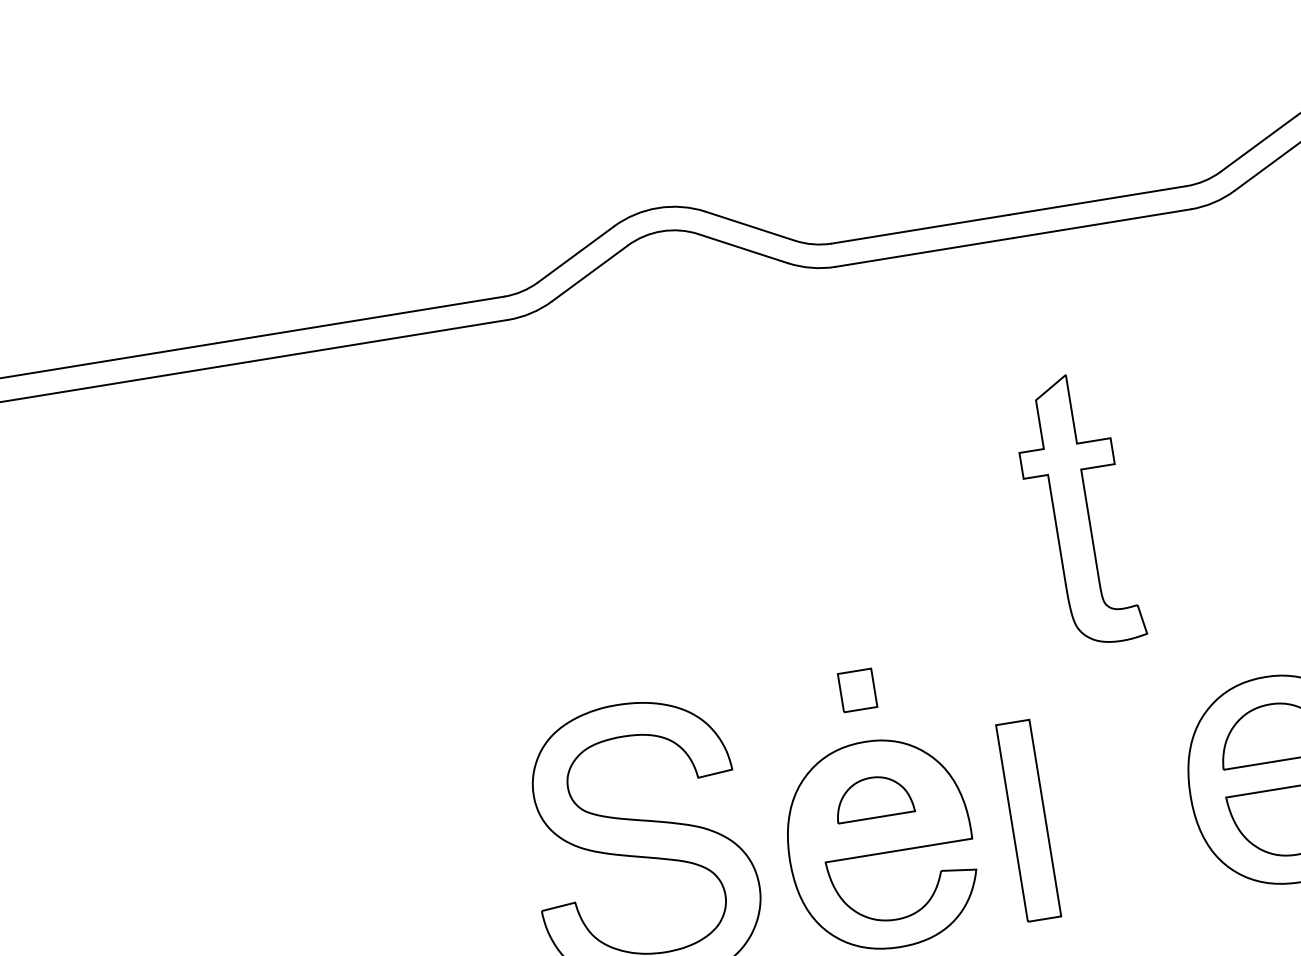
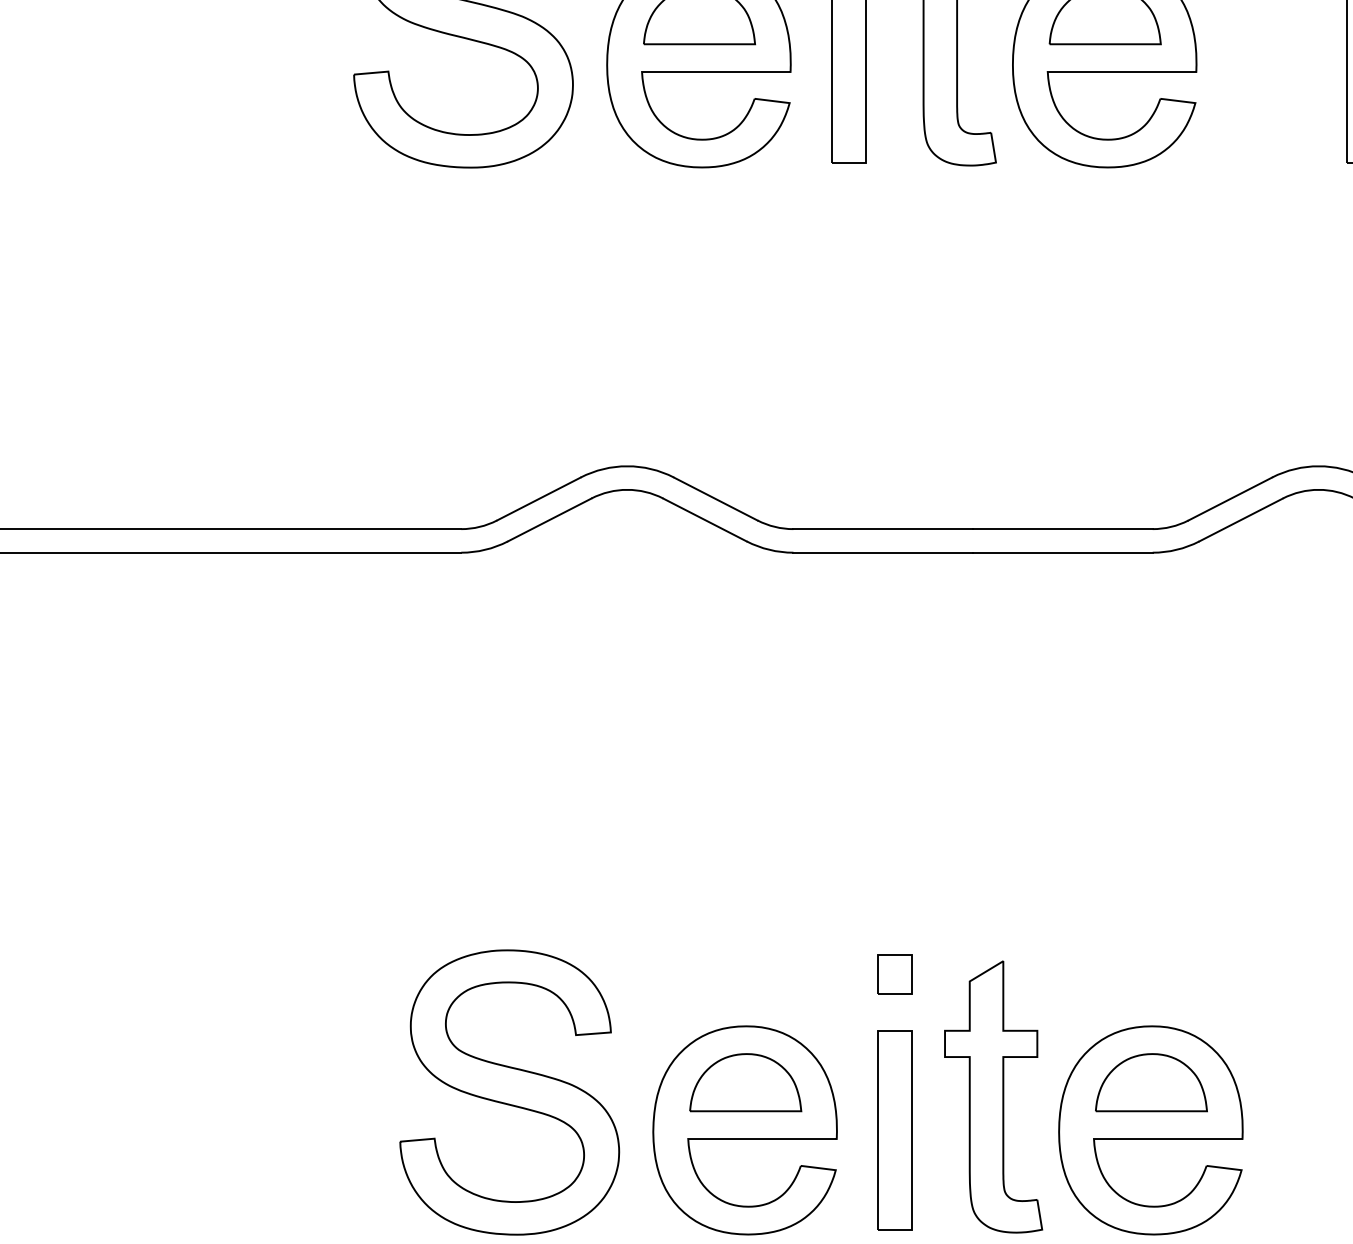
part: (1077, 510) -> (993, 1096), moved
part: (856, 690) -> (894, 974), moved
part: (873, 797) -> (745, 1082), size x1.43

